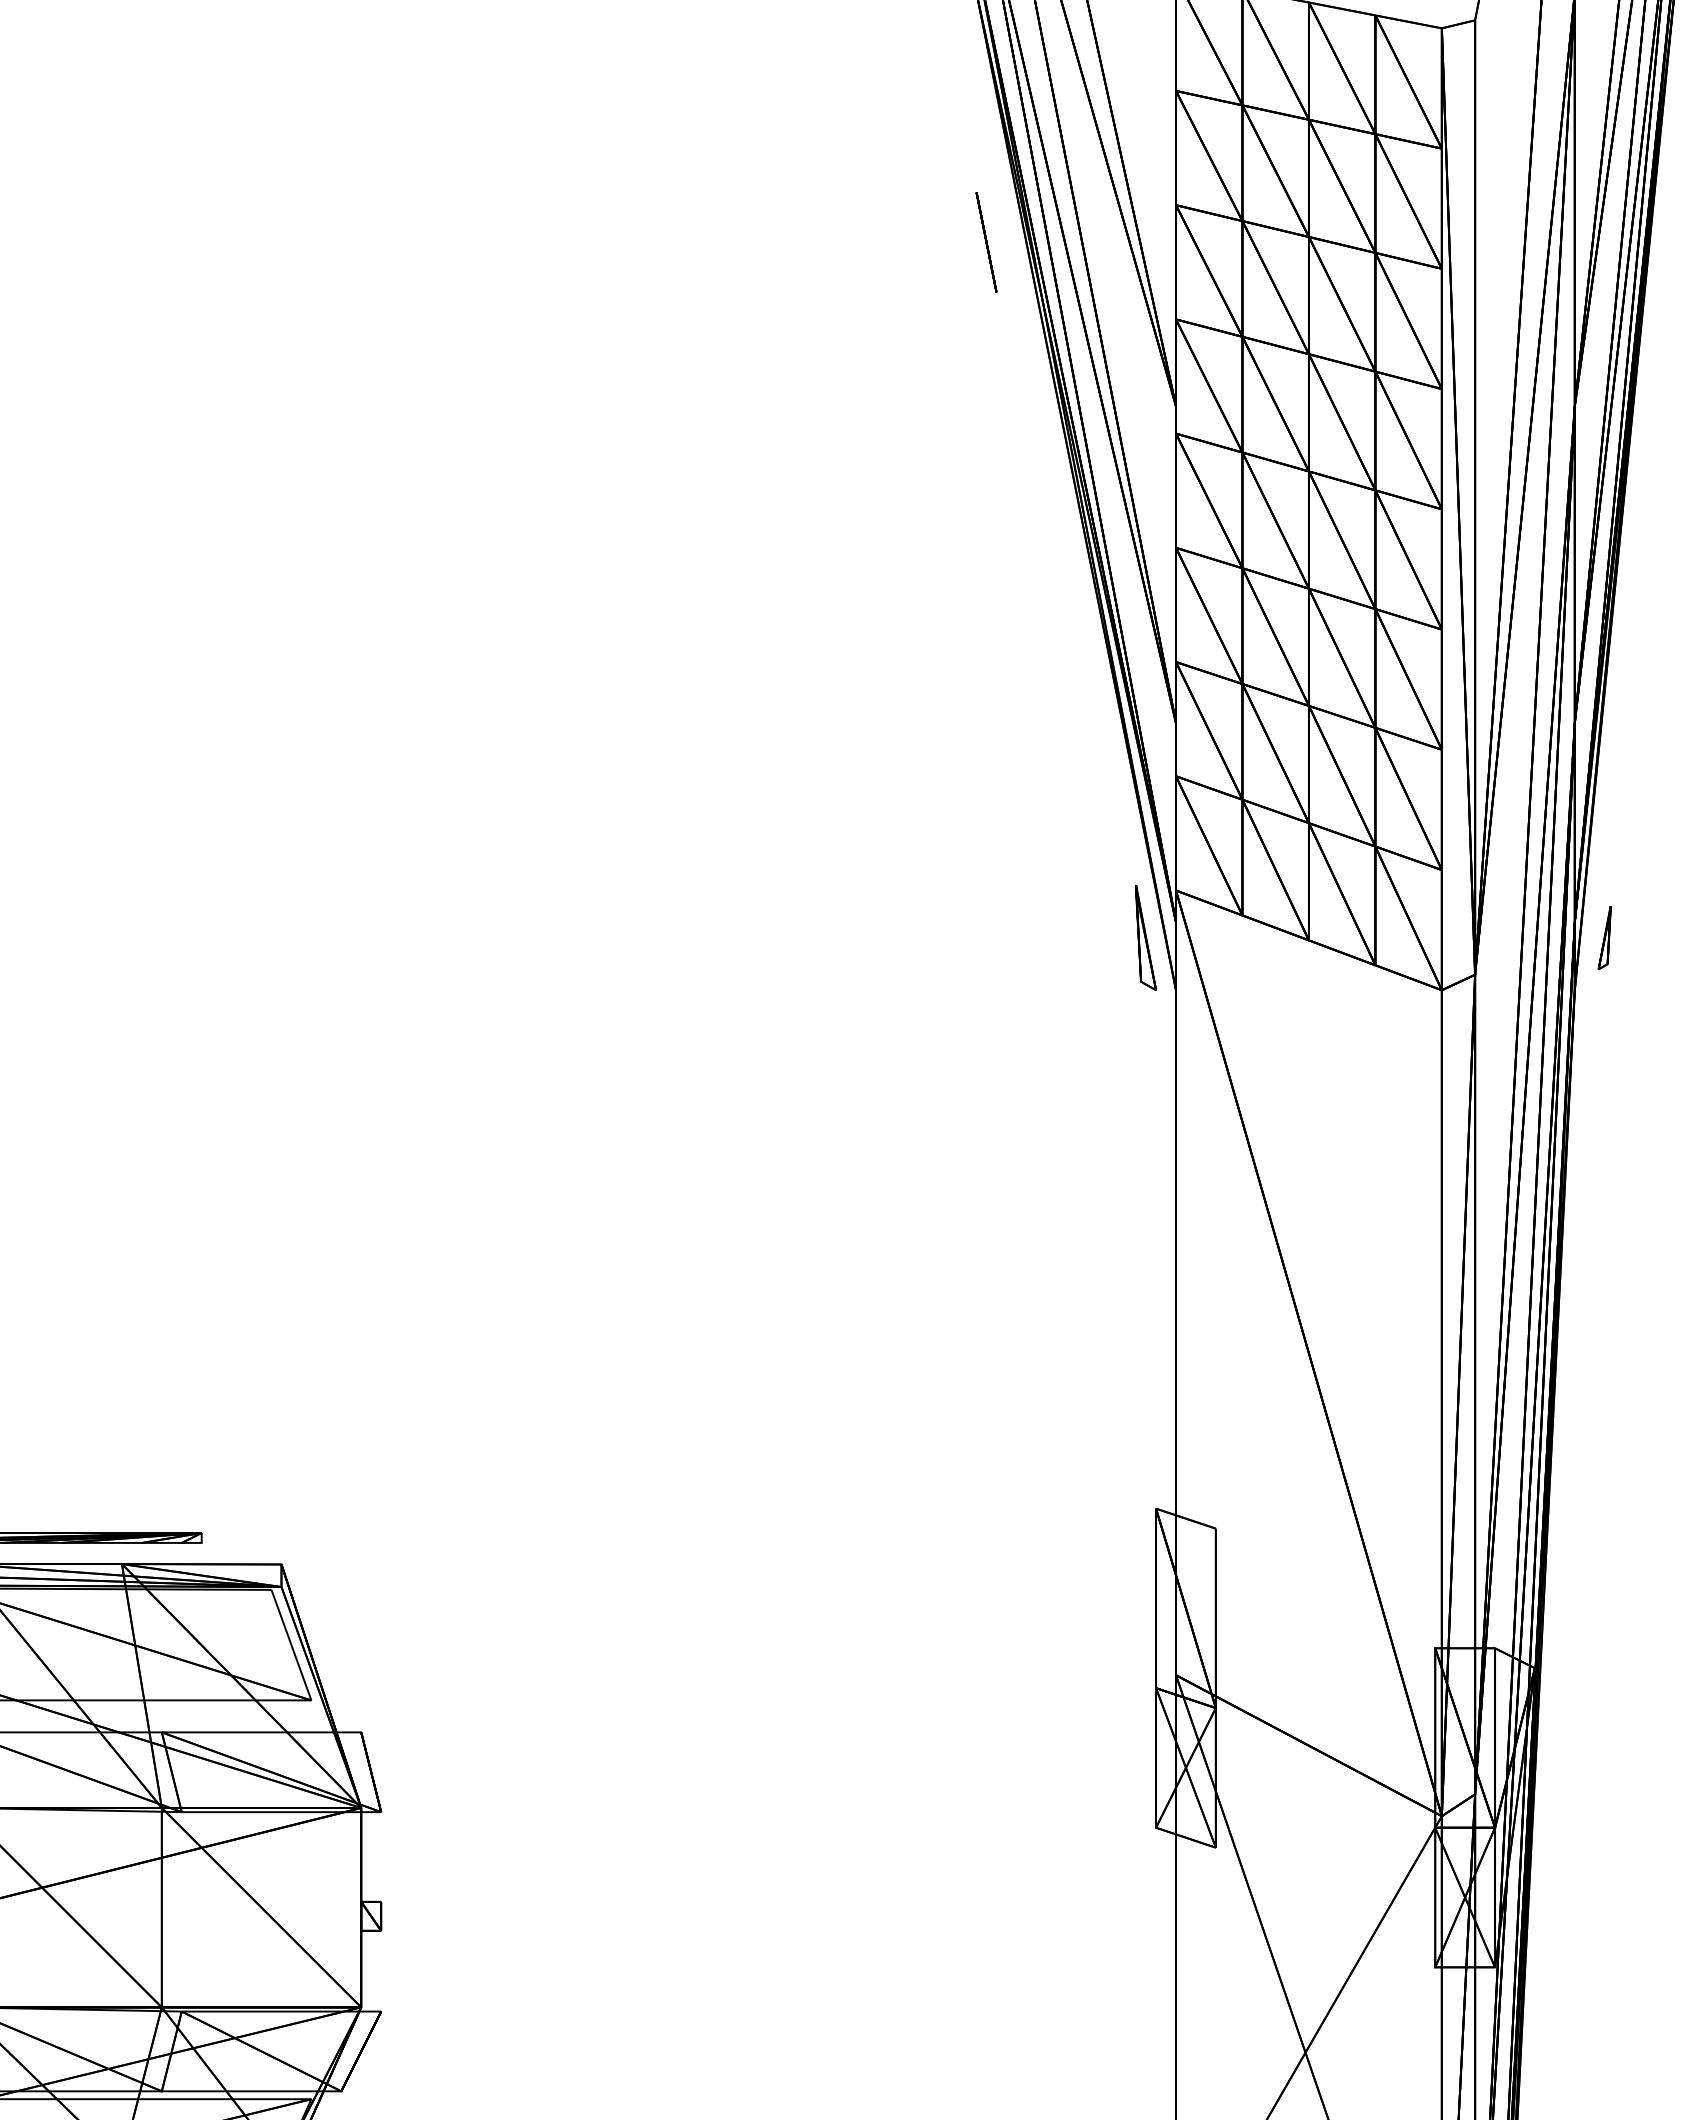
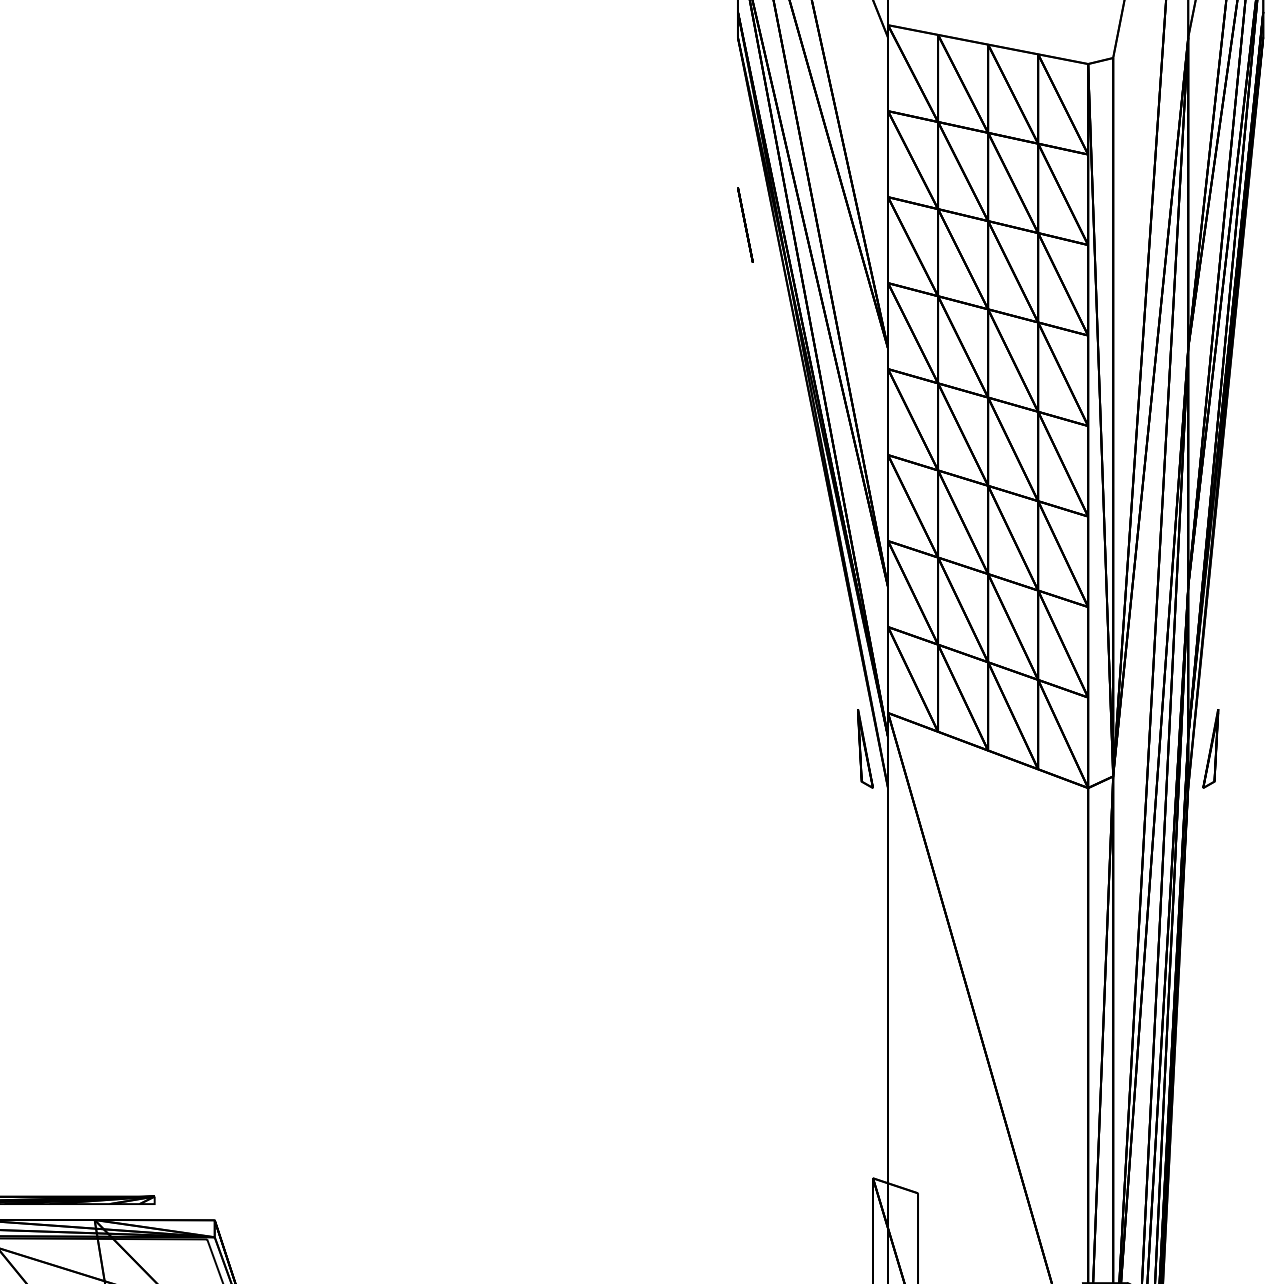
part: (1604, 937) -> (1210, 748), size x1.67

